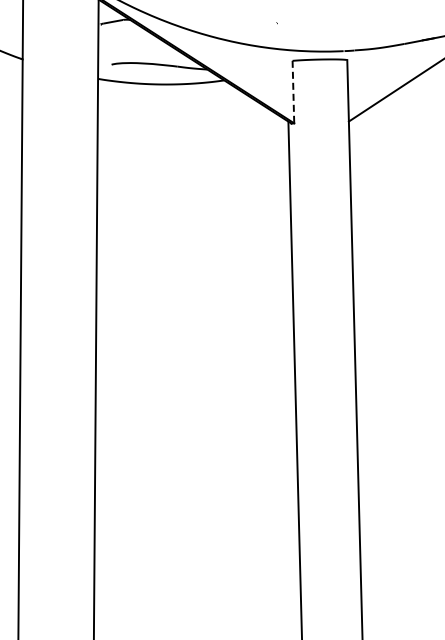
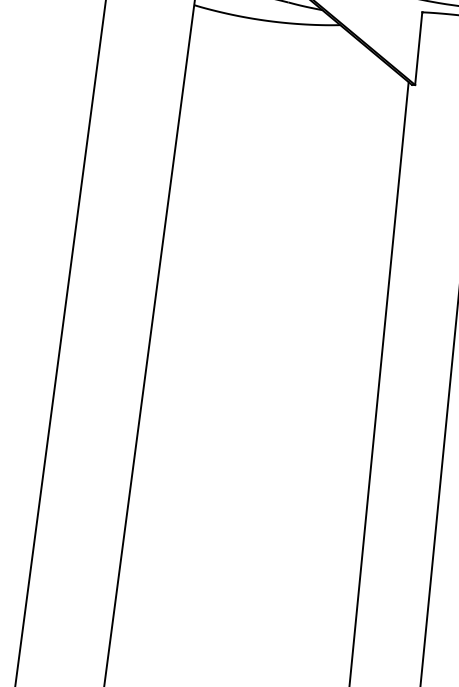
line: (293, 92) -> (418, 49), dashed -> solid

